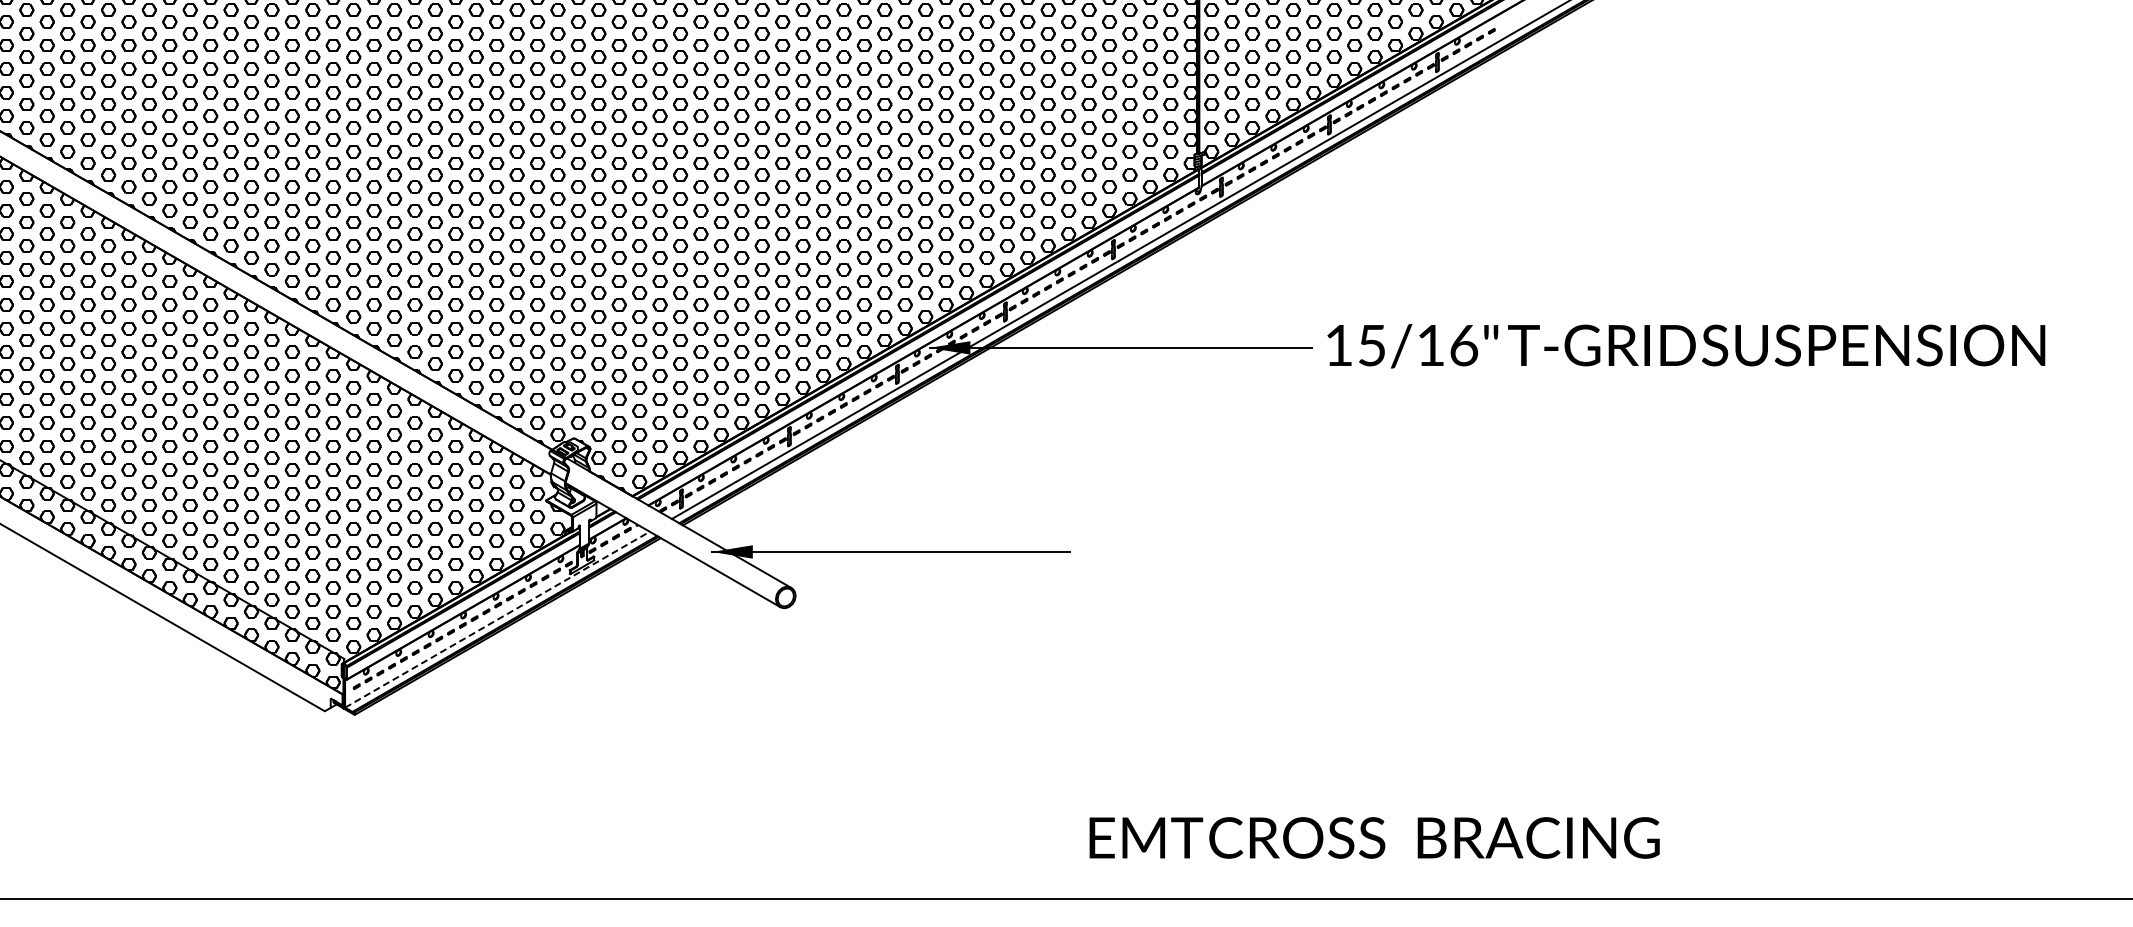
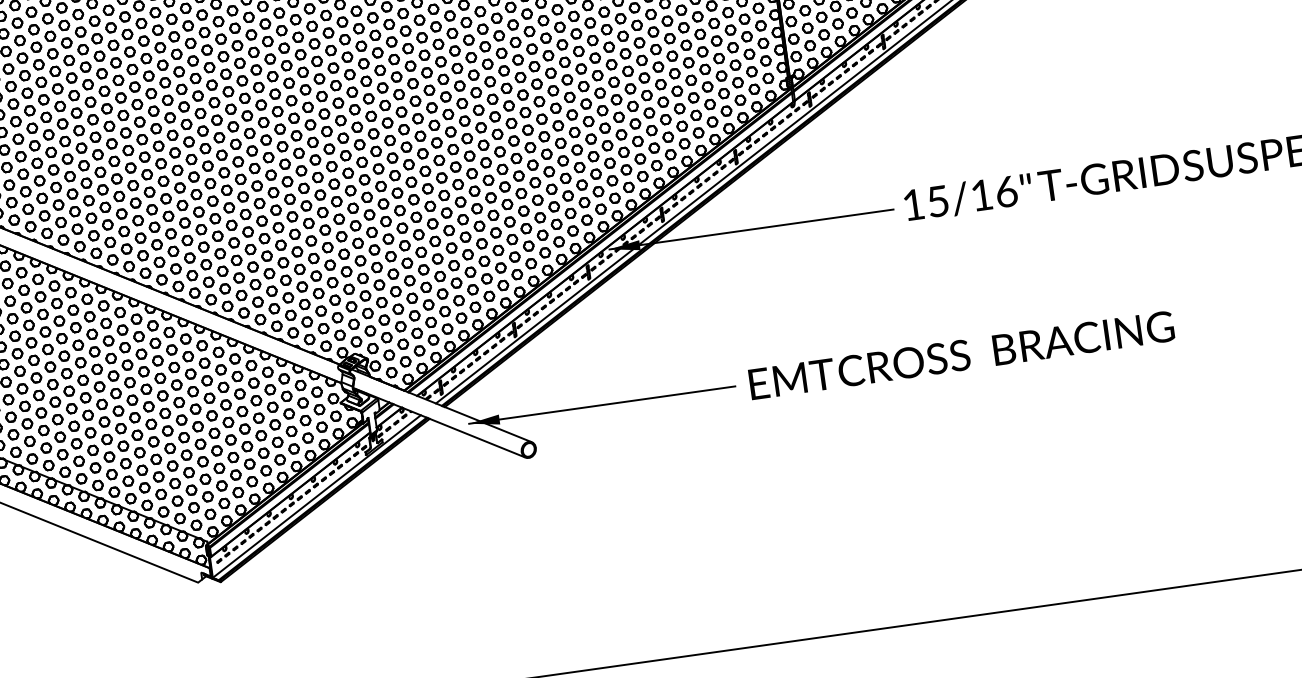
line: (497, 619) -> (316, 496), dashed -> solid
text: (1374, 837) -> (961, 355), moved

